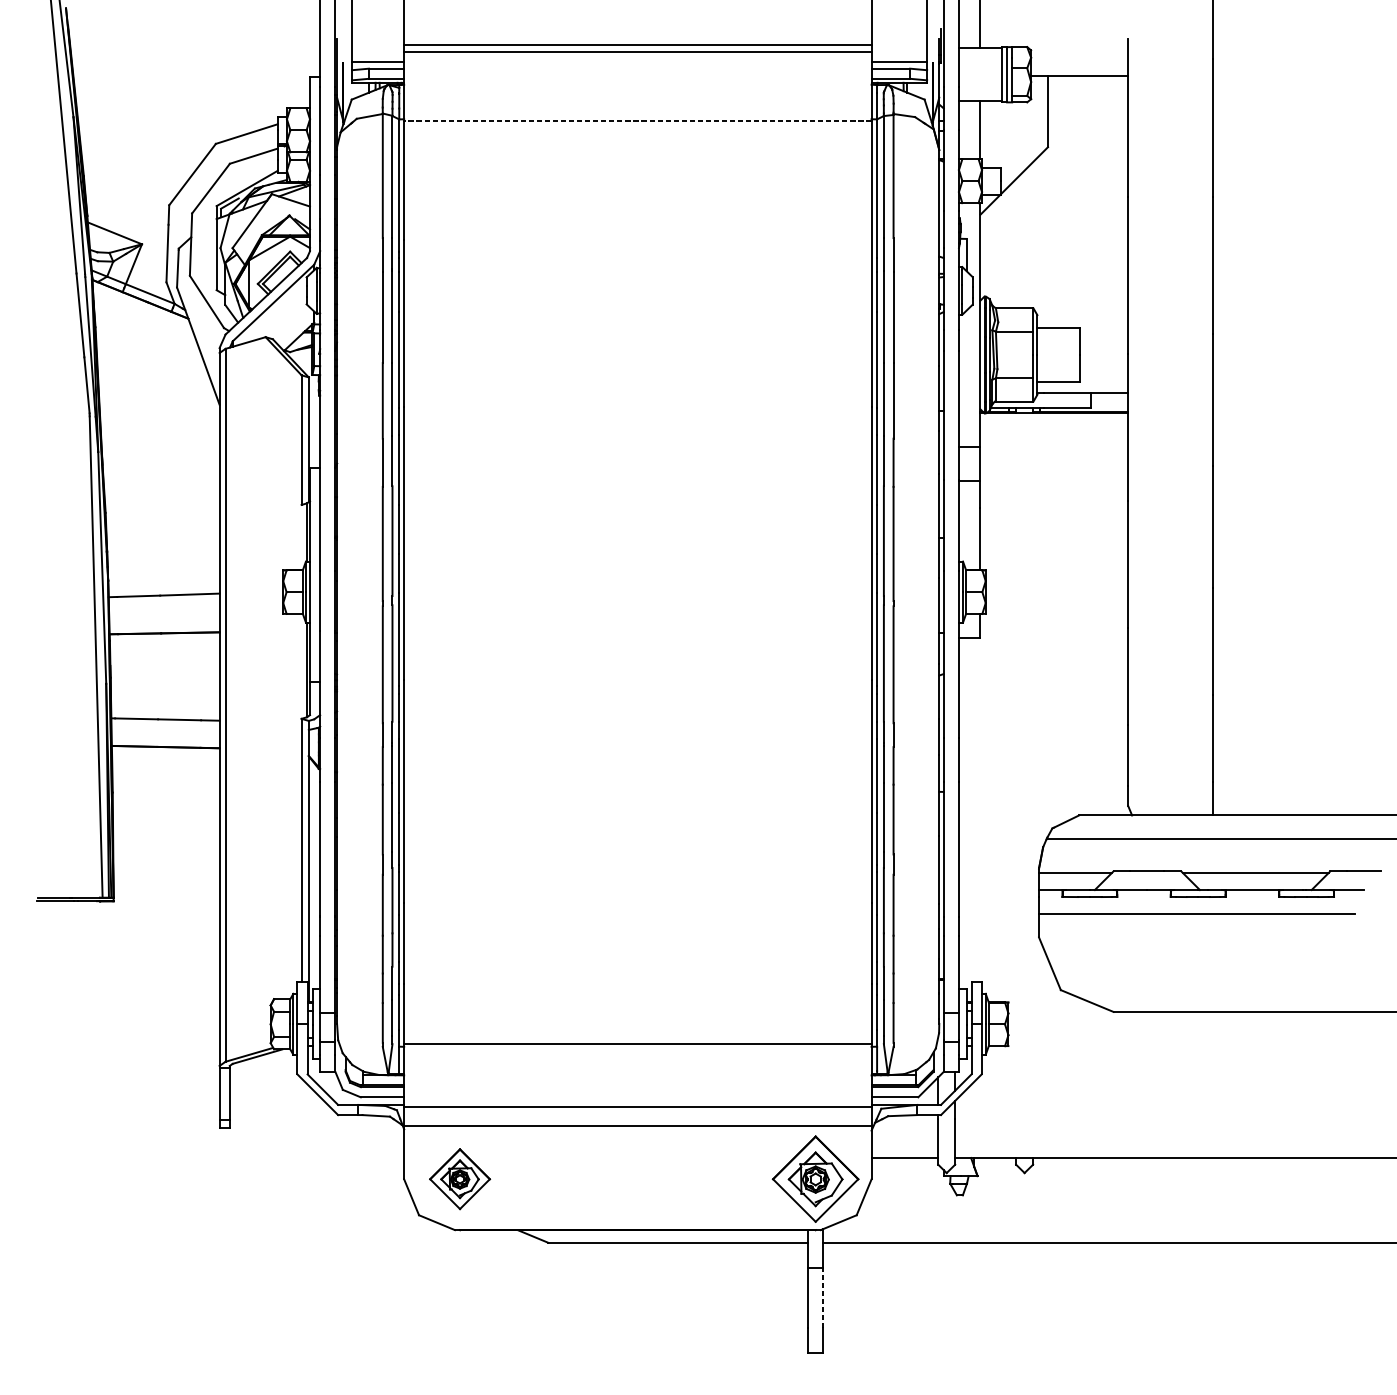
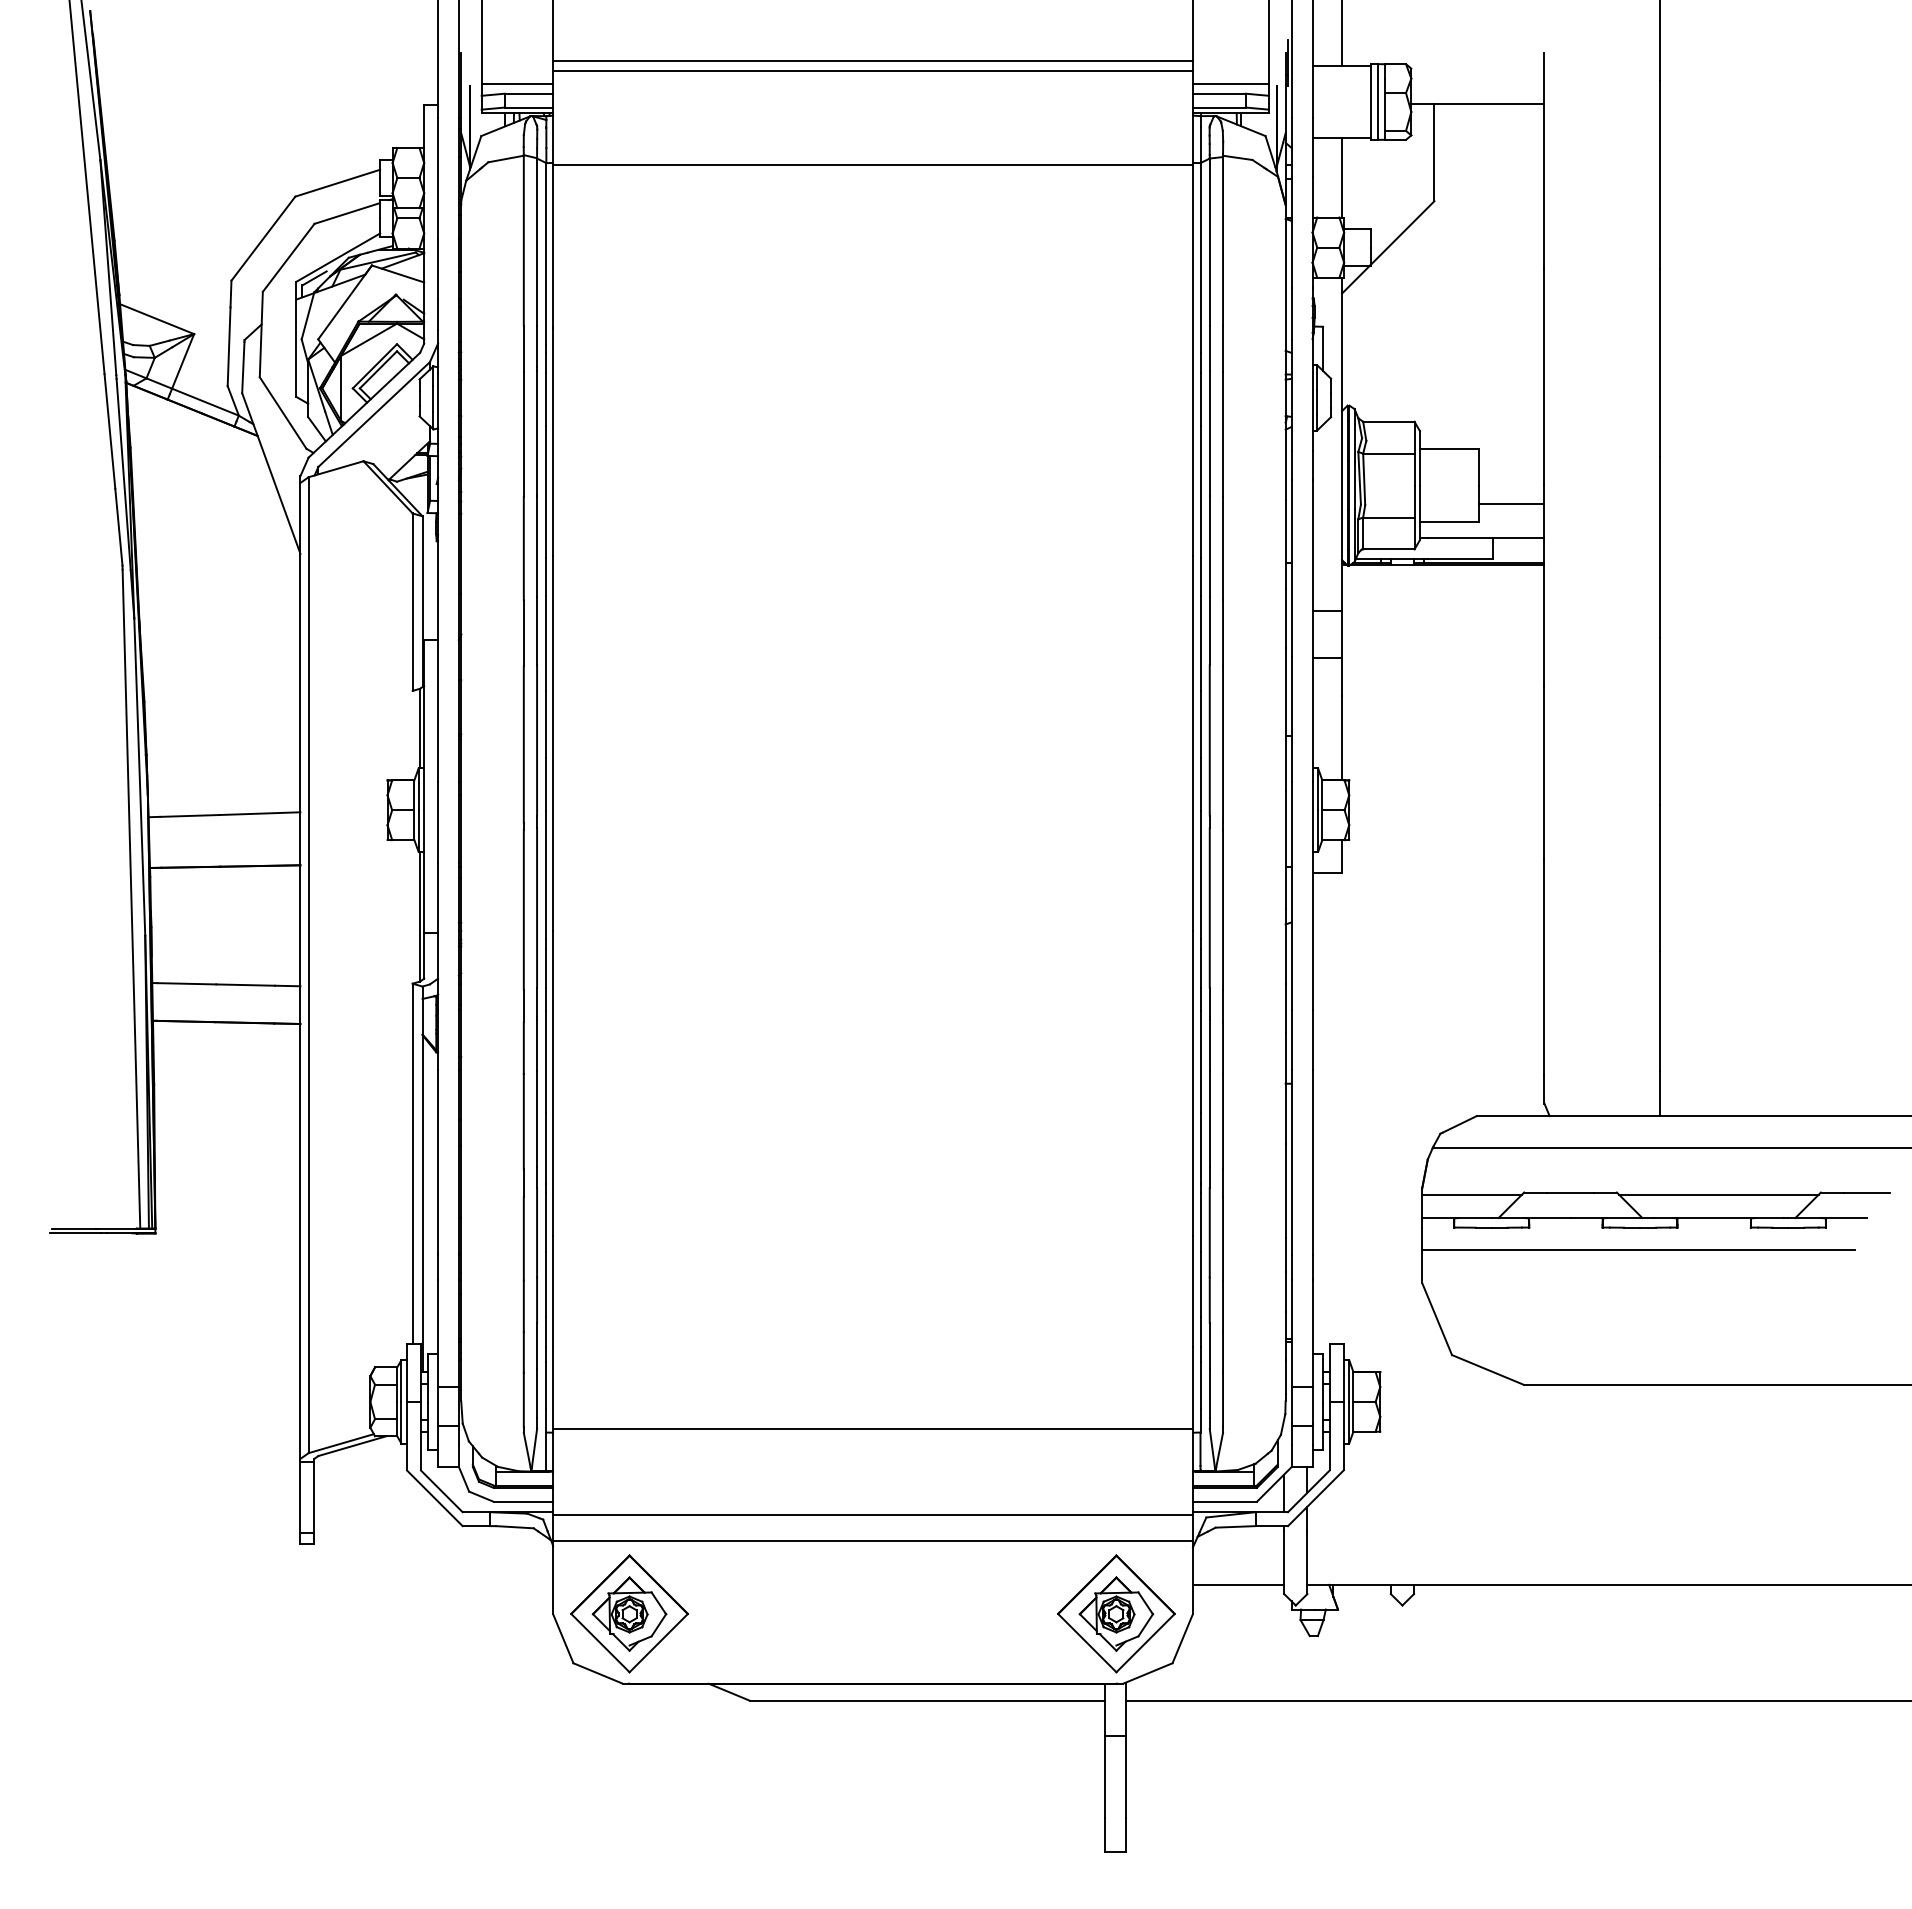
line: (638, 121) -> (873, 165), dashed -> solid
line: (1104, 368) -> (1511, 503), added
part: (459, 1178) -> (629, 1613), size x1.43
line: (823, 1297) -> (1126, 1776), dashed -> solid

